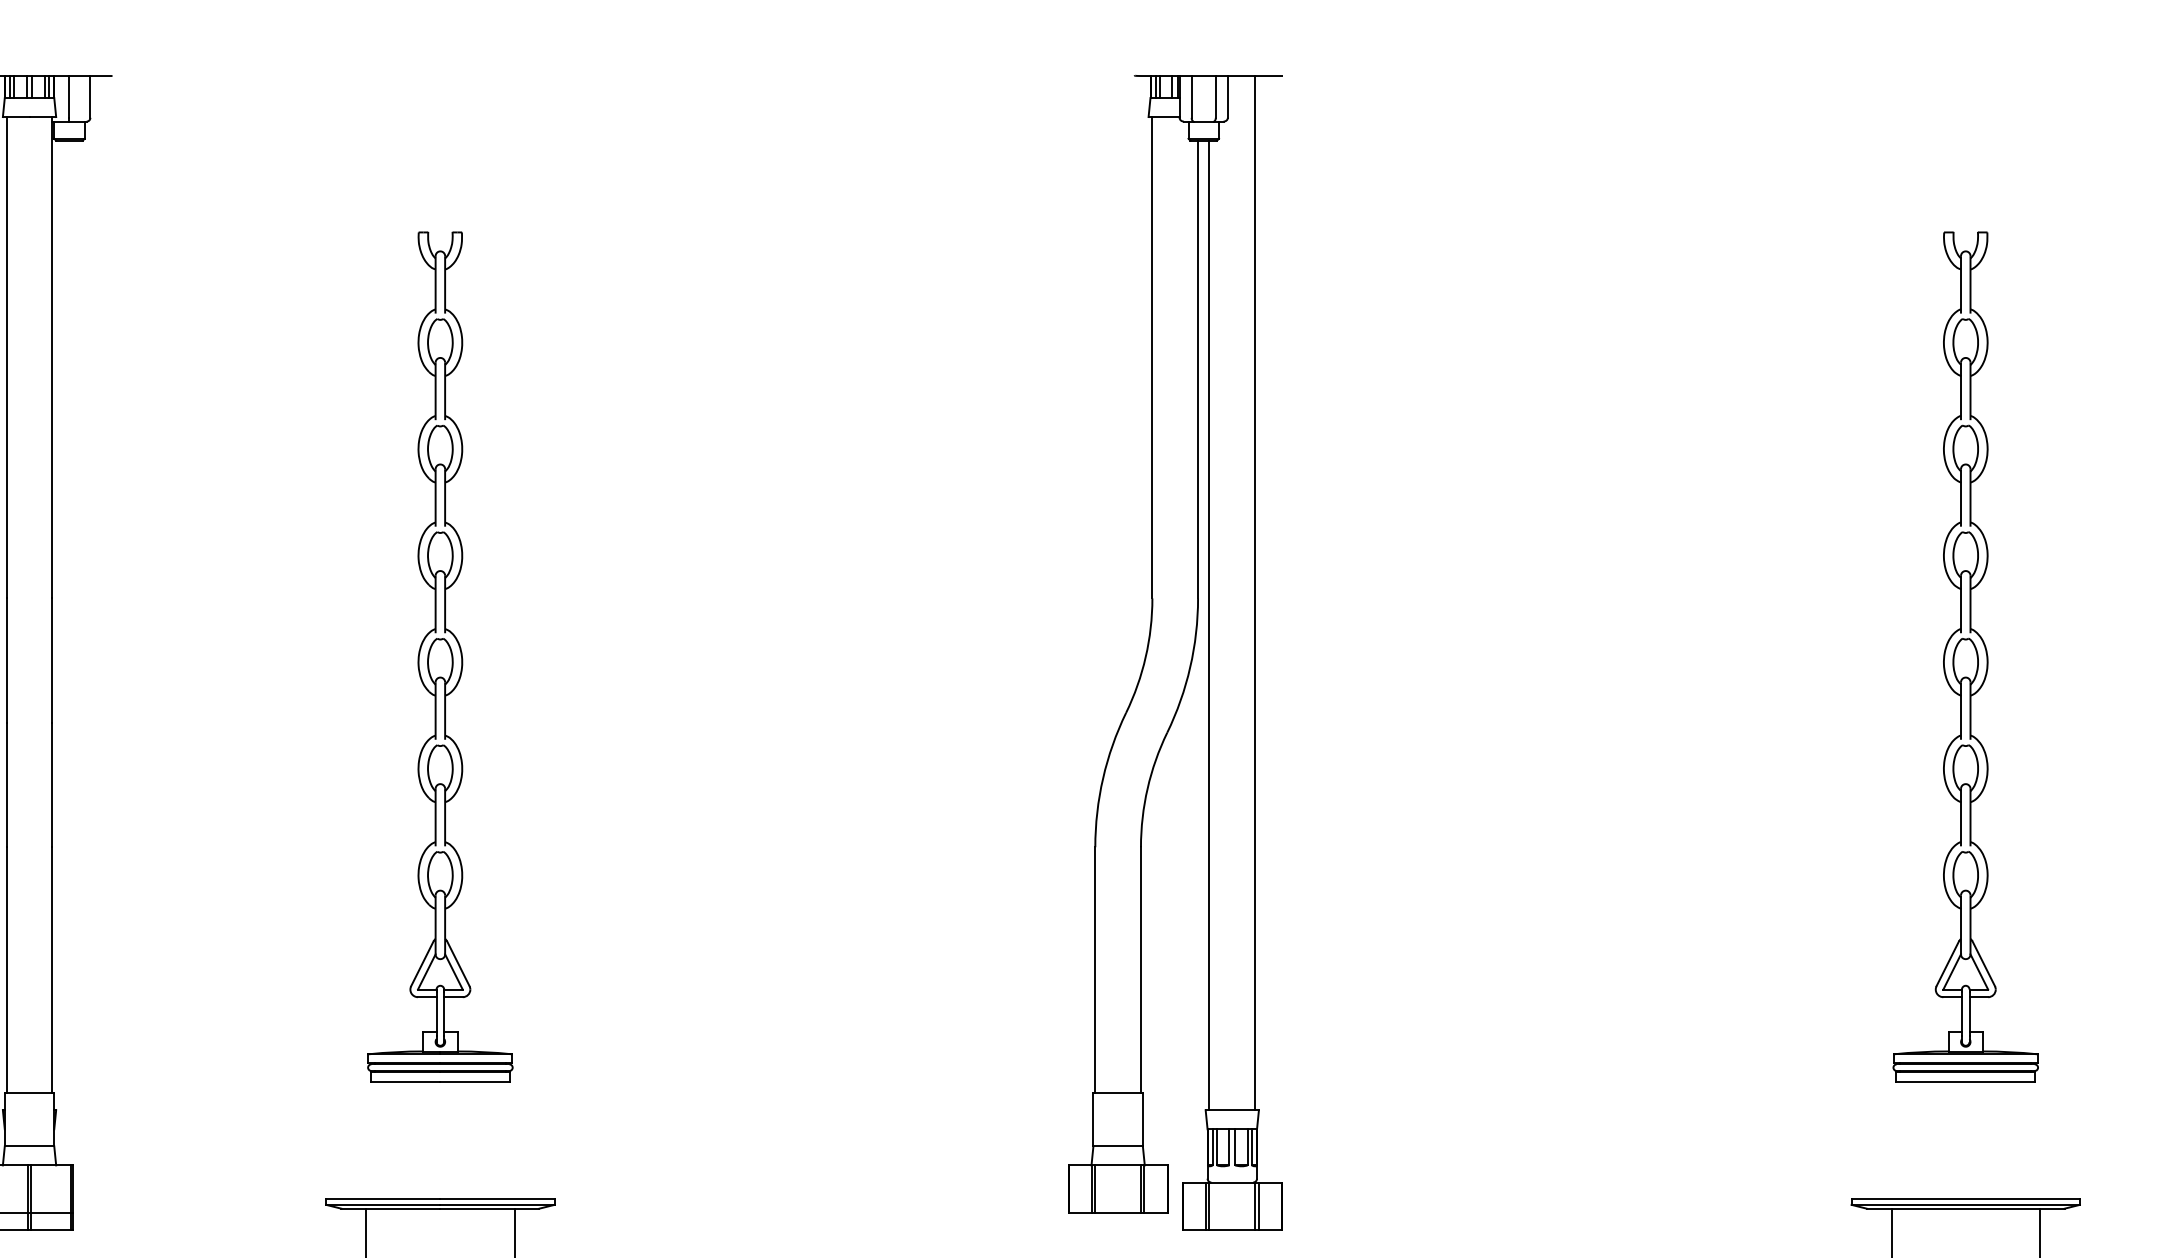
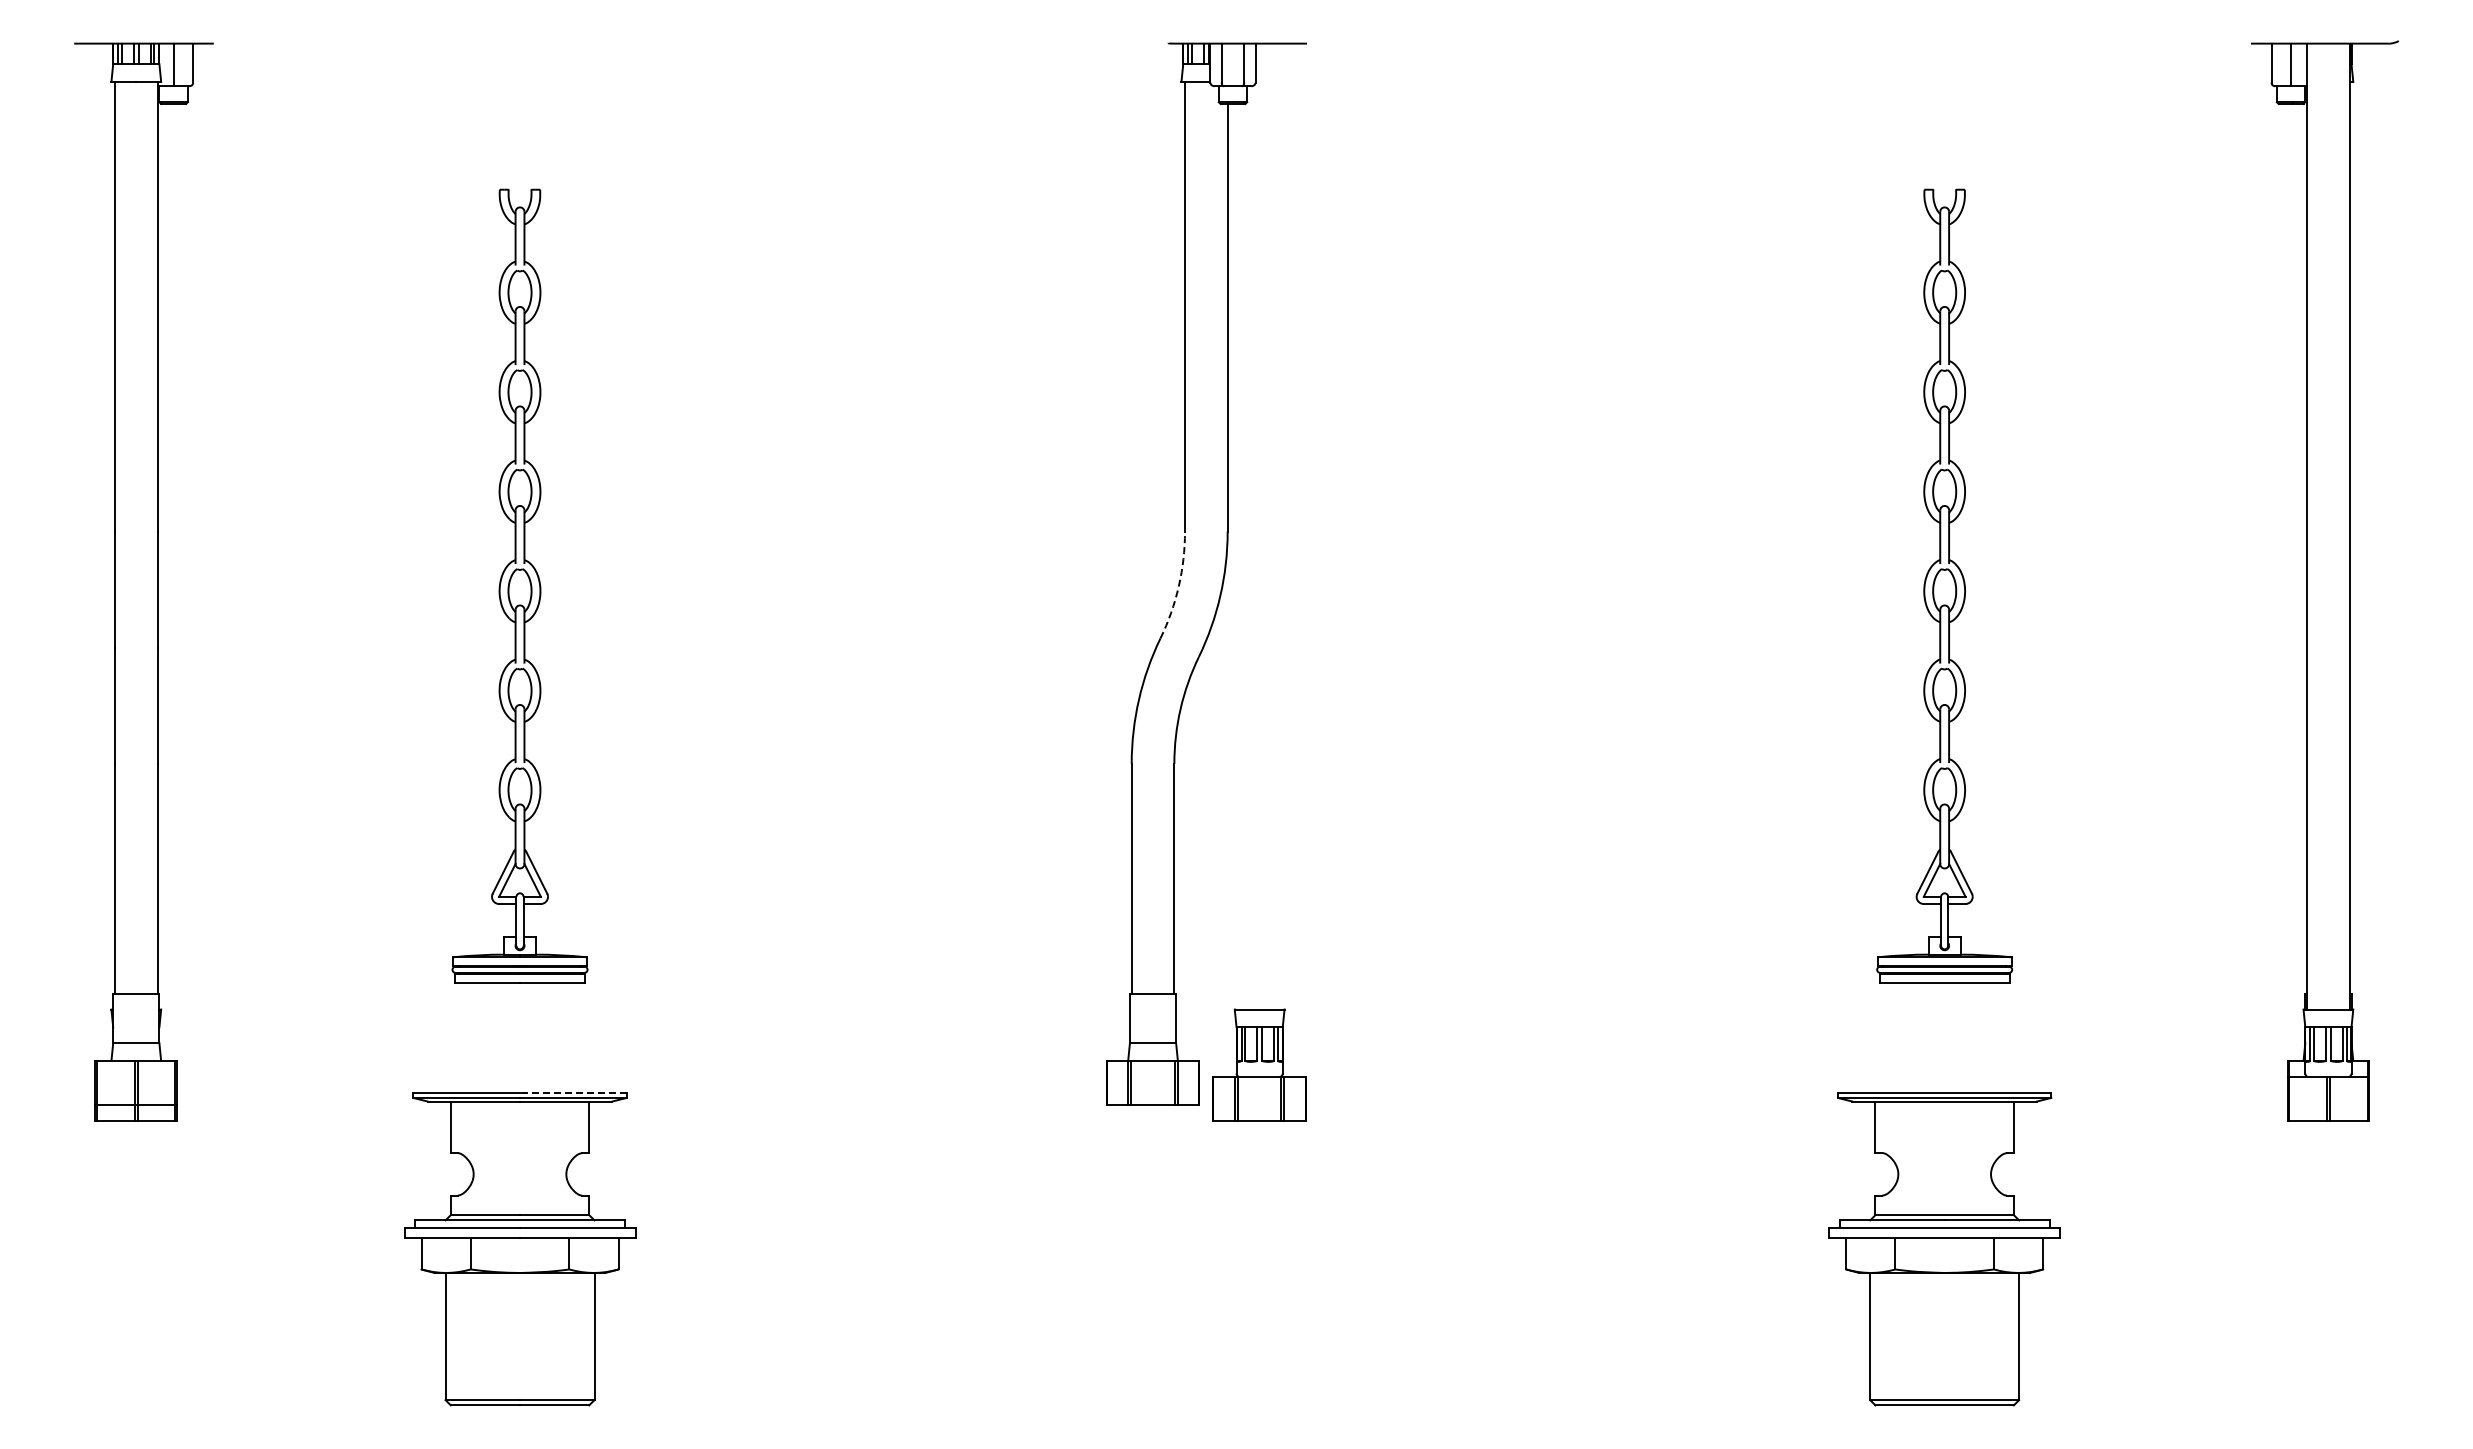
line: (1254, 593) -> (1280, 526), removed
line: (1209, 625) -> (1238, 556), removed
arc: (1145, 657) -> (1178, 586), solid -> dashed
line: (496, 1199) -> (572, 1092), solid -> dashed

